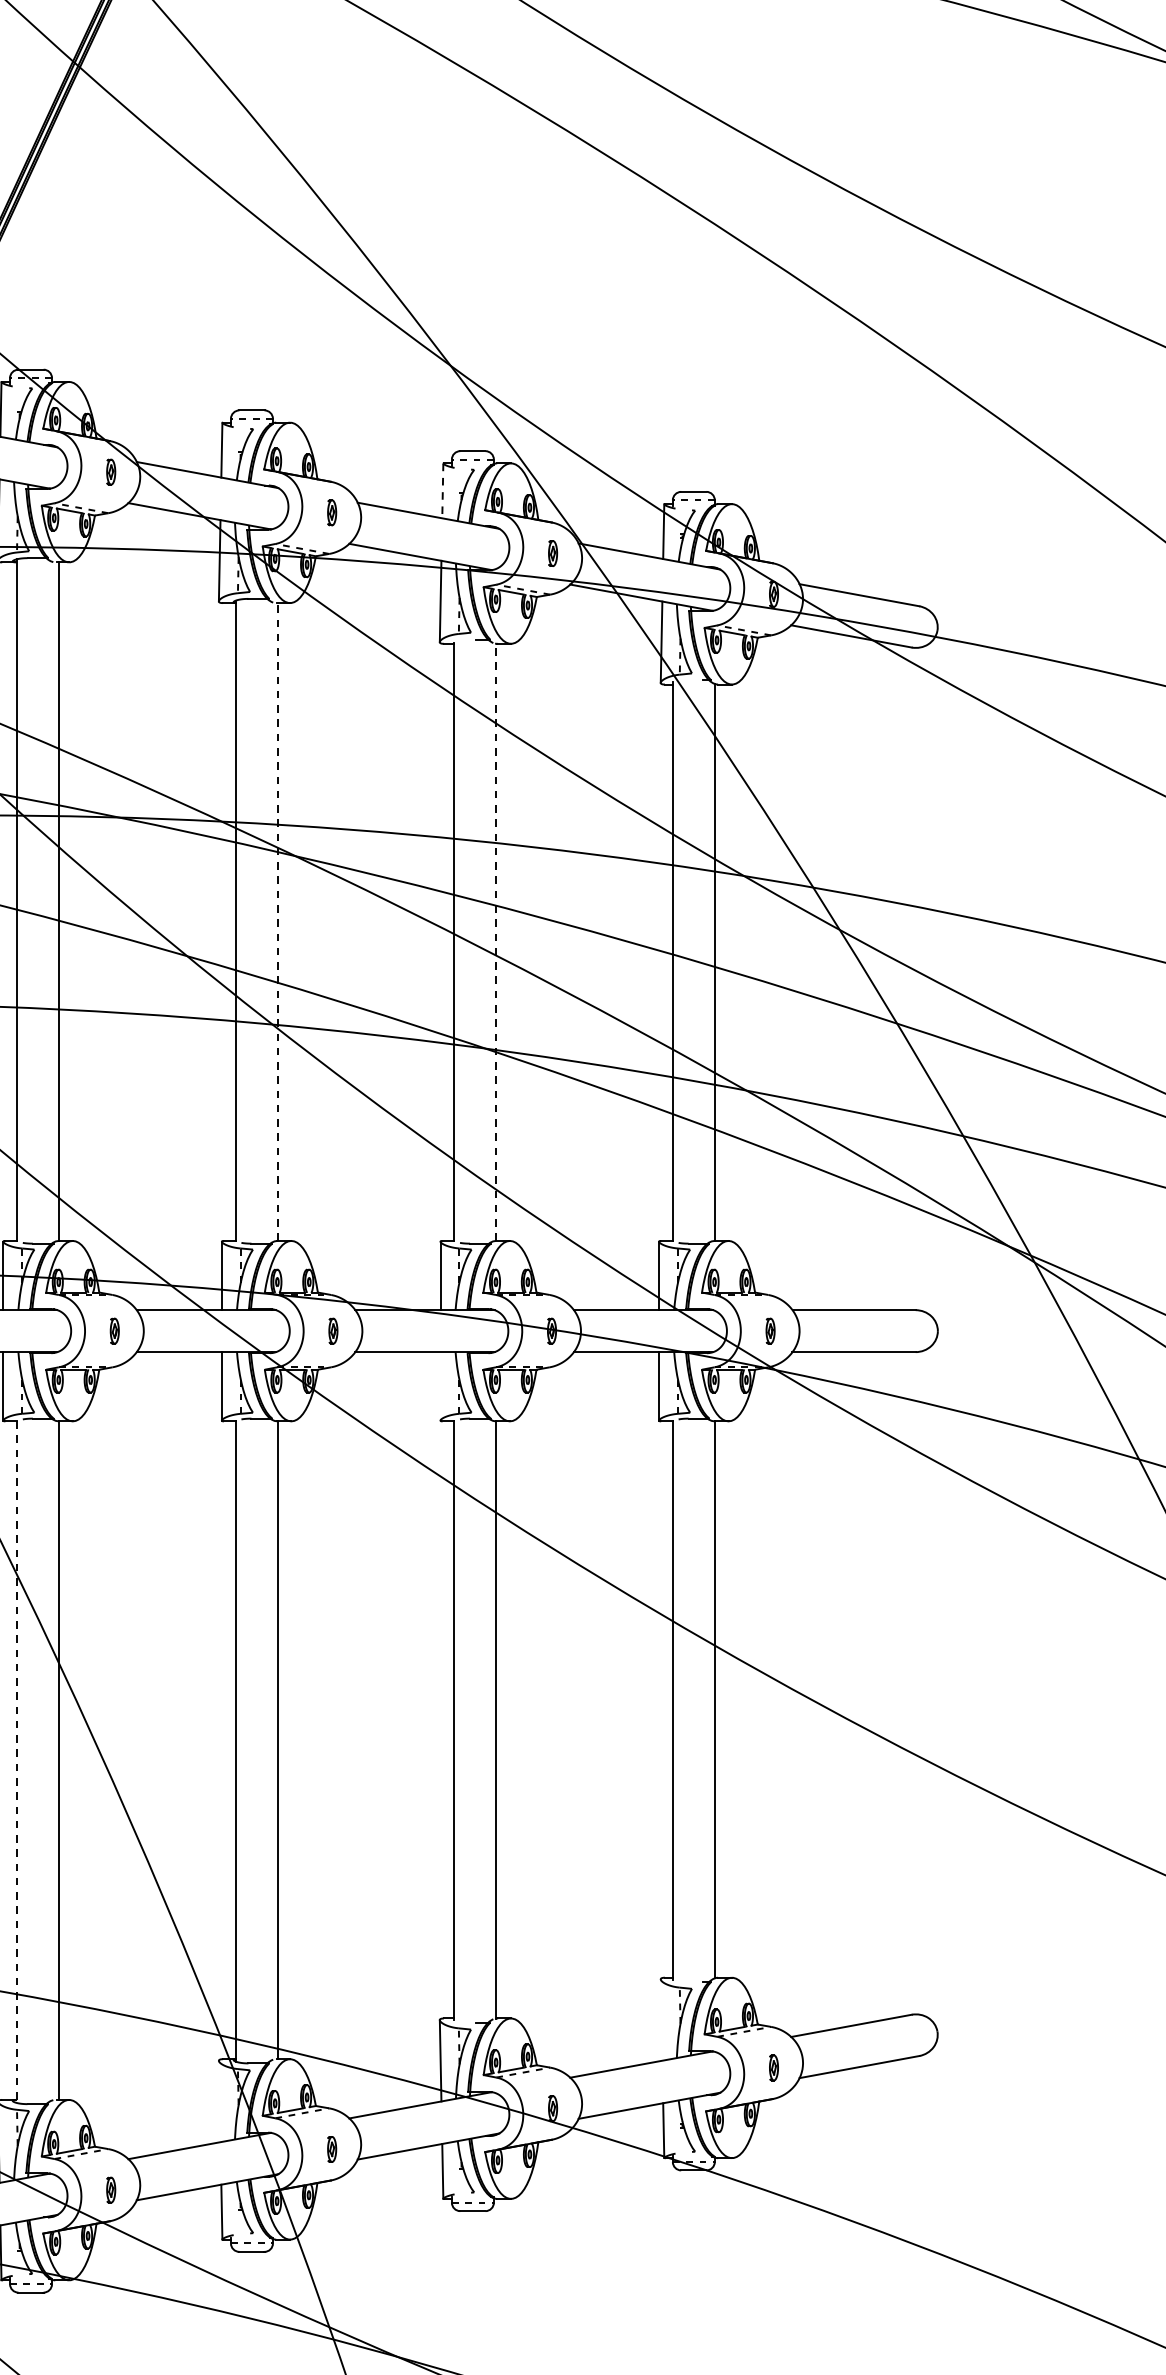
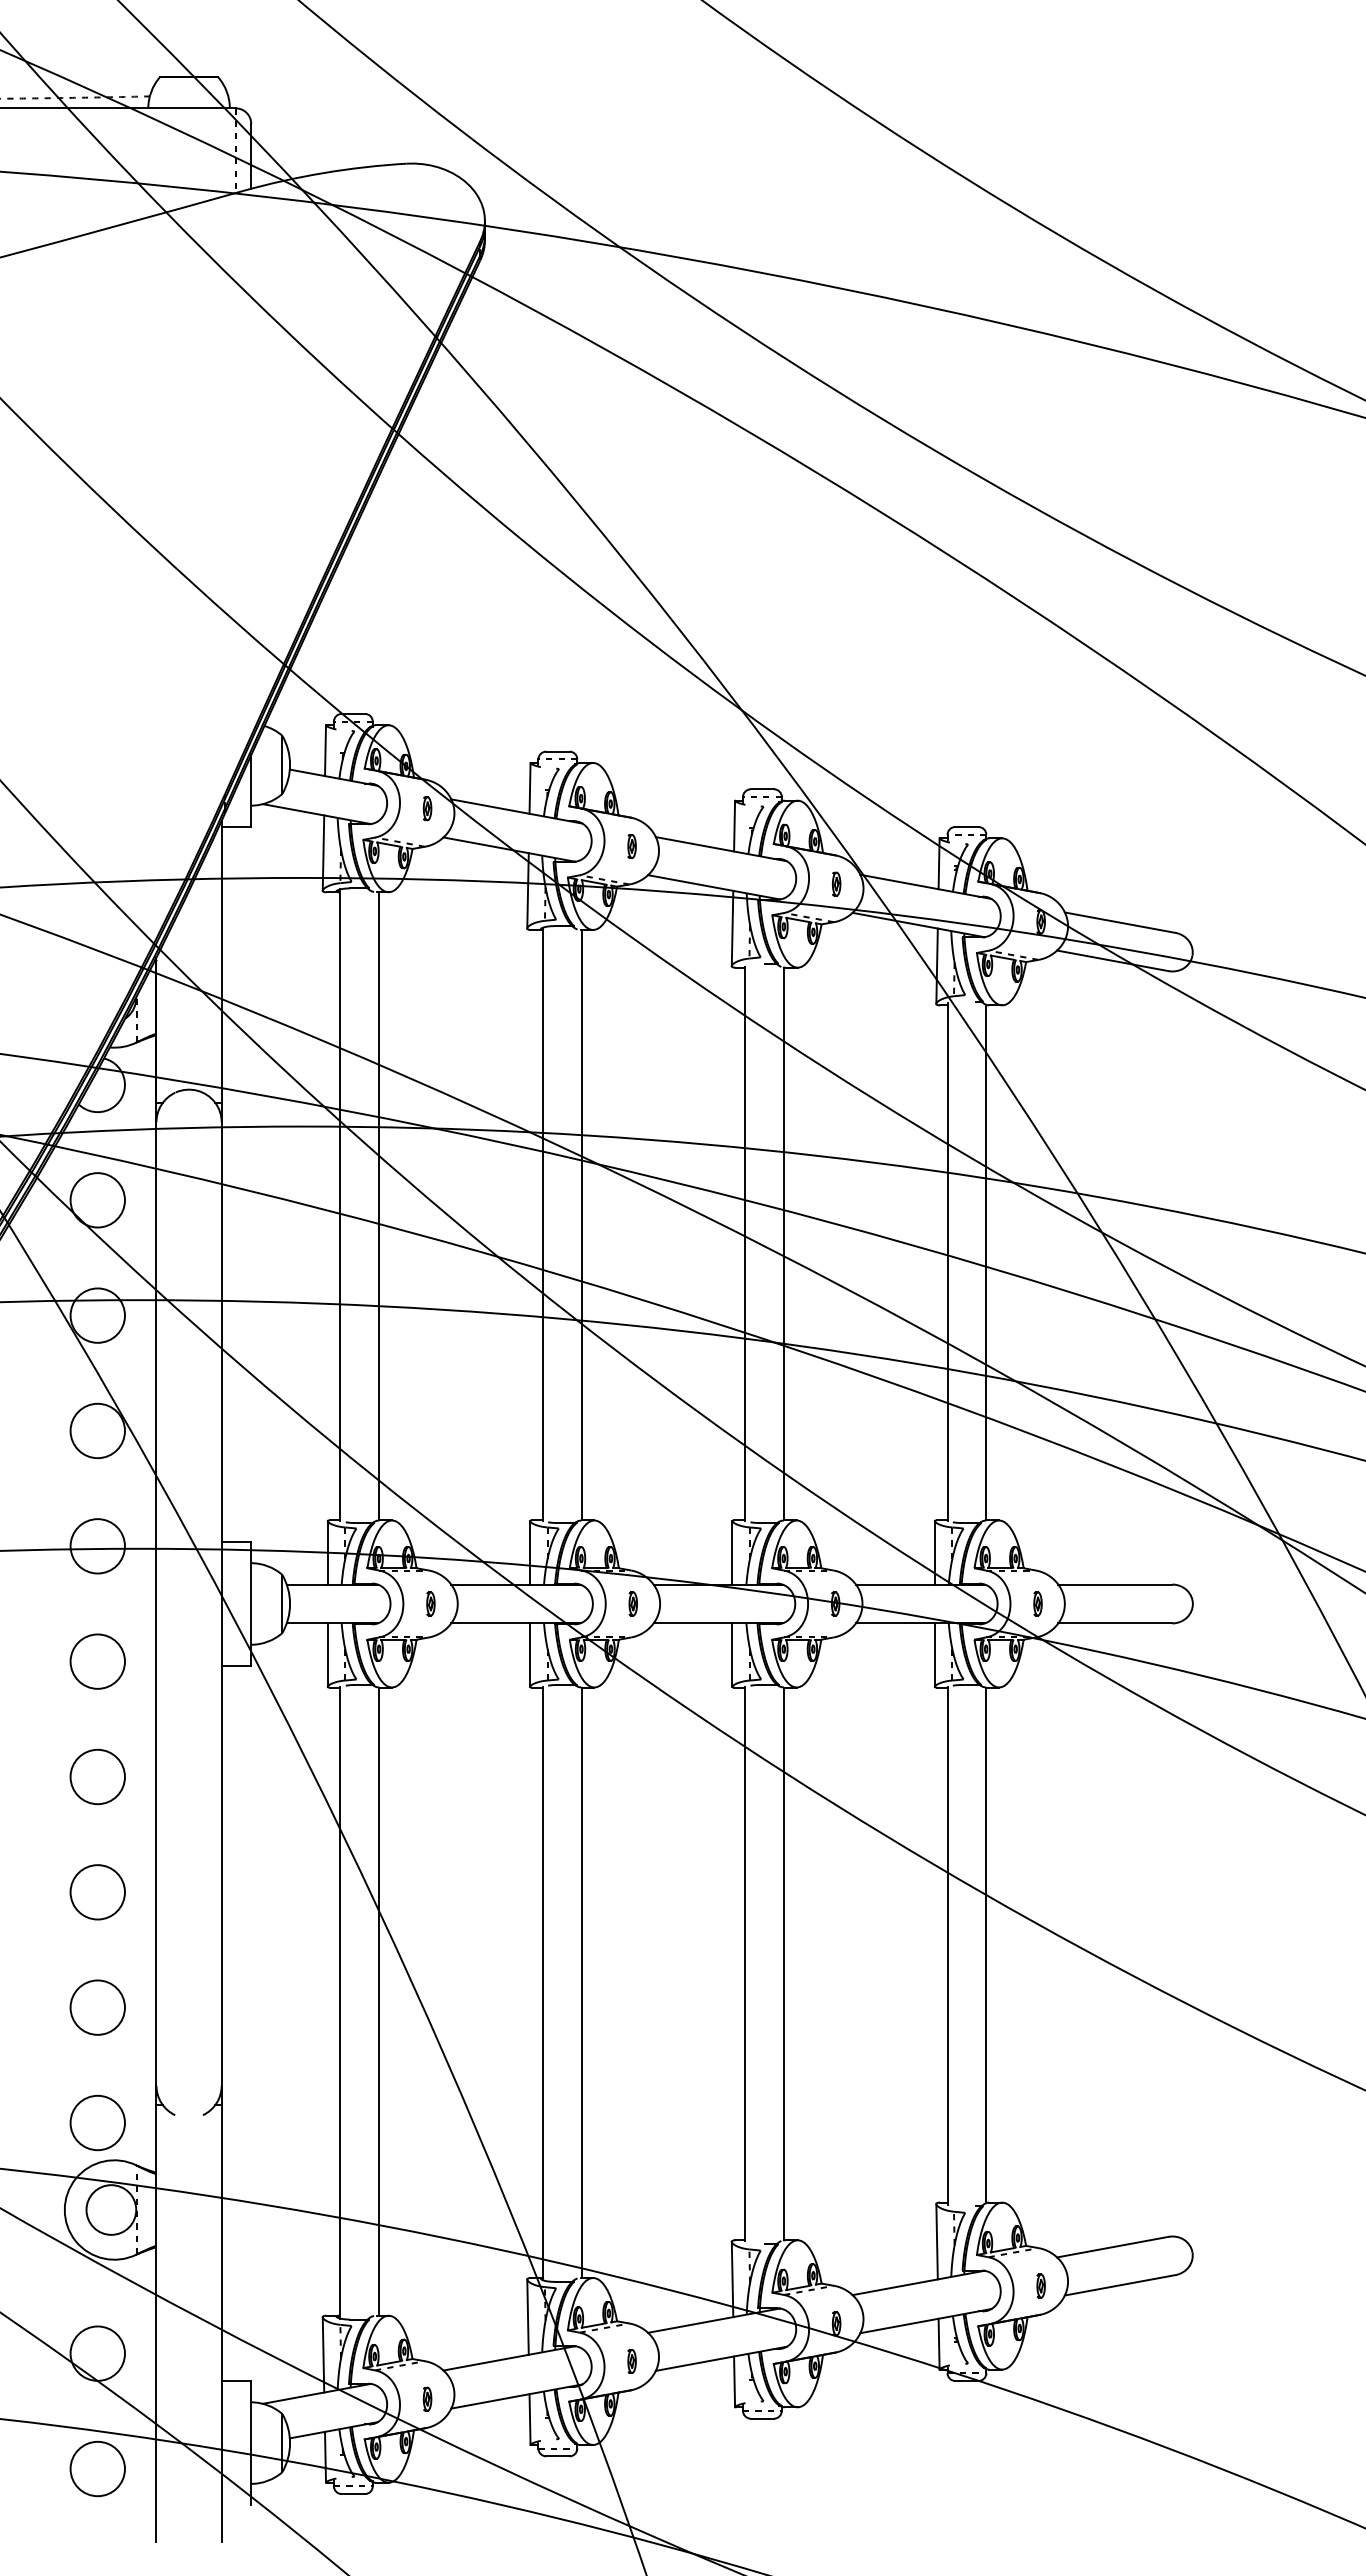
line: (442, 491) -> (734, 826), dashed -> solid
line: (277, 921) -> (581, 1224), dashed -> solid
line: (496, 941) -> (784, 1243), dashed -> solid
line: (440, 1385) -> (732, 1654), added
line: (17, 1761) -> (340, 2002), dashed -> solid
line: (660, 2019) -> (936, 2241), added
line: (219, 2100) -> (527, 2316), added

